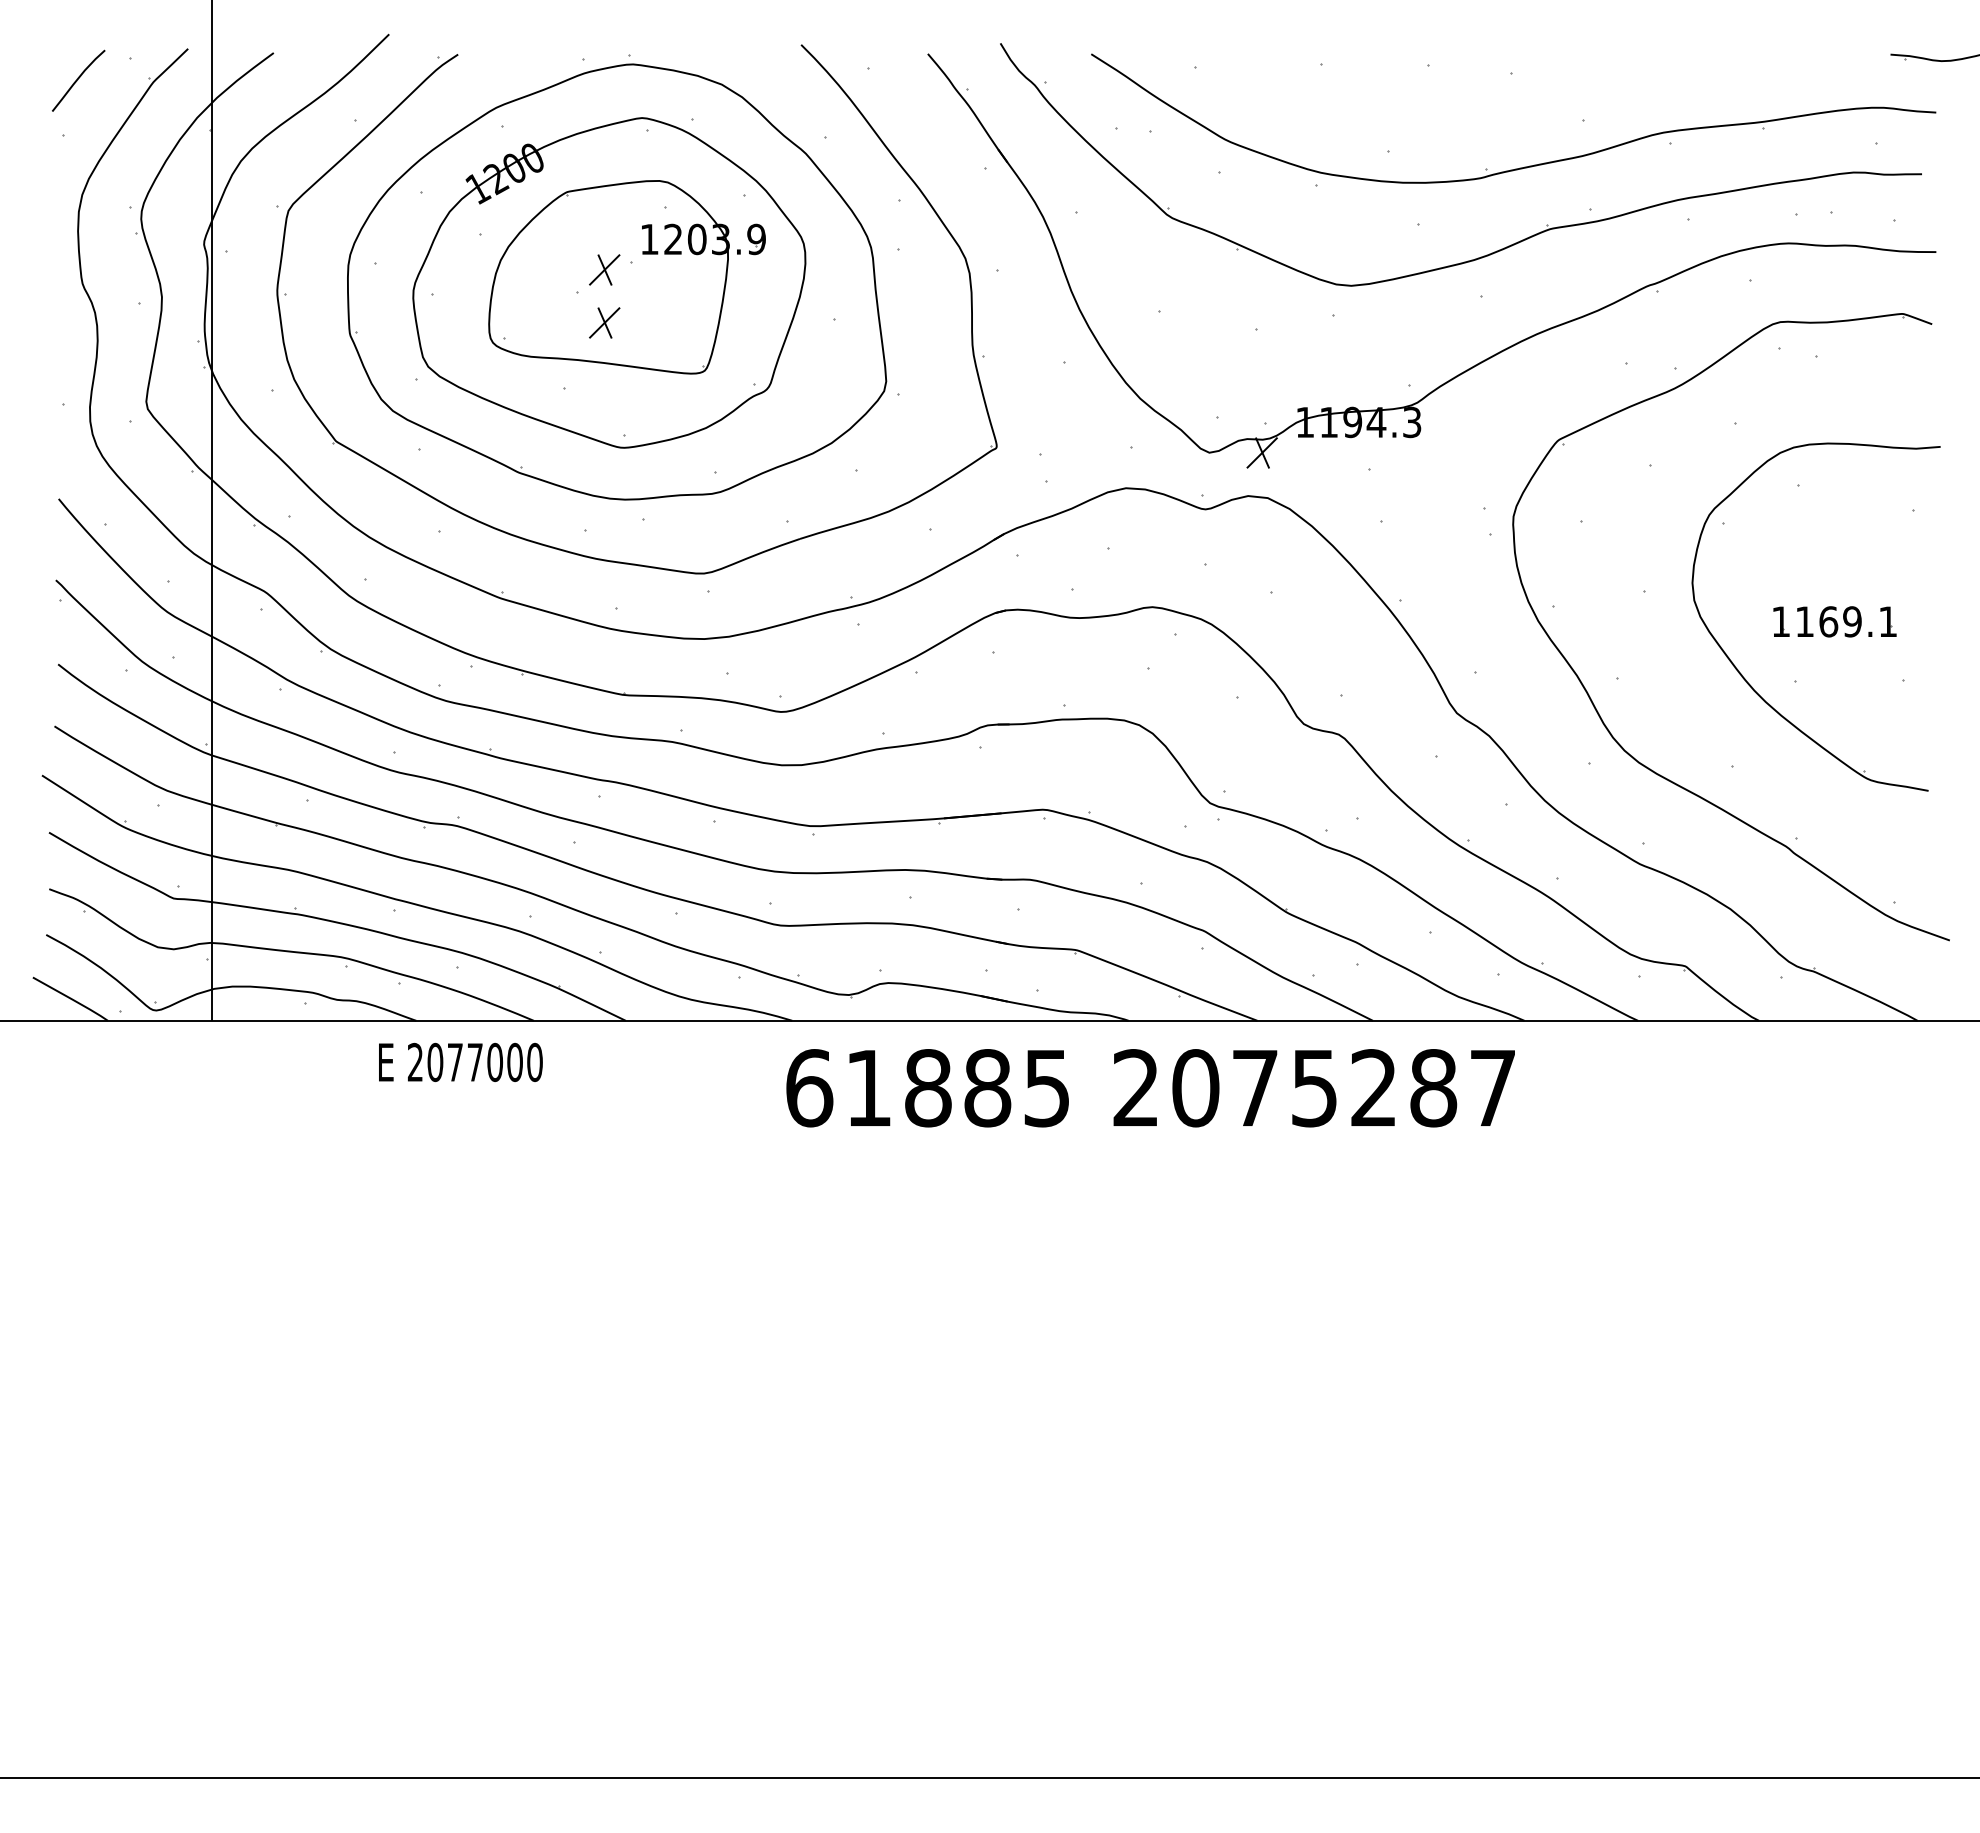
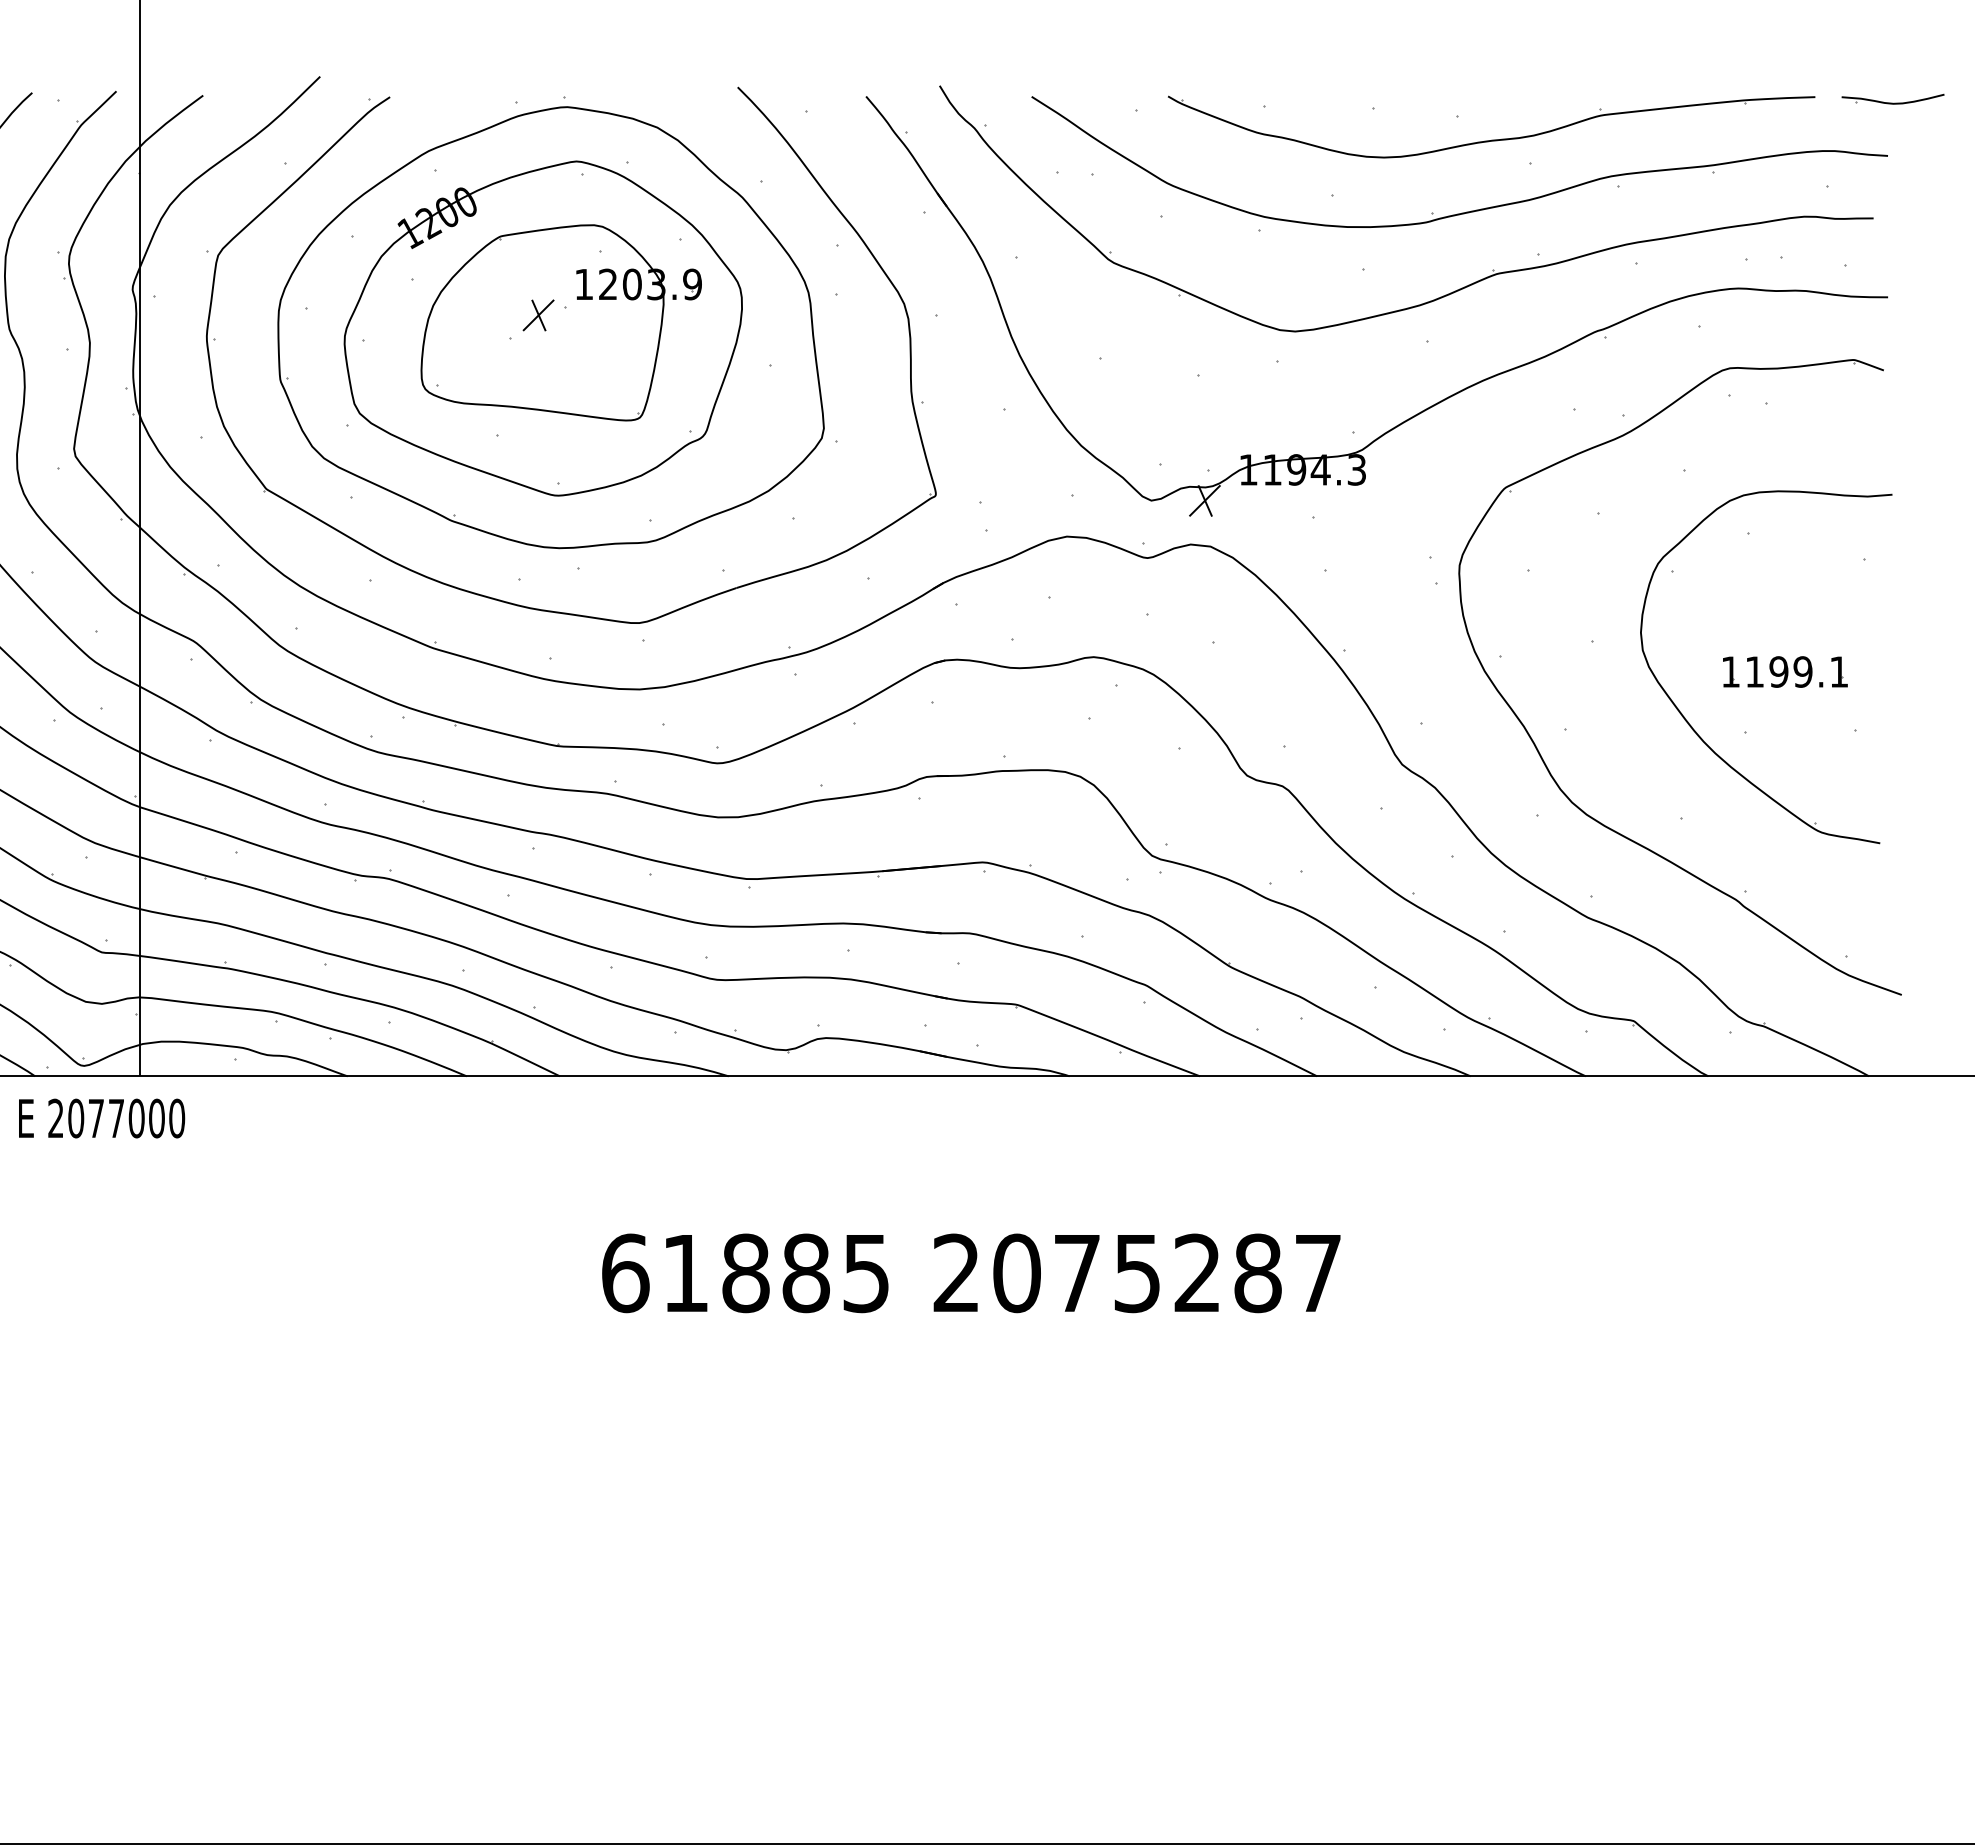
part: (1544, 96) -> (1490, 139), added
part: (604, 322) -> (538, 368), removed
text: (1828, 621) -> (1778, 671), 1169.1 -> 1199.1
text: (460, 1061) -> (101, 1117), moved
text: (1150, 1088) -> (971, 1273), moved

